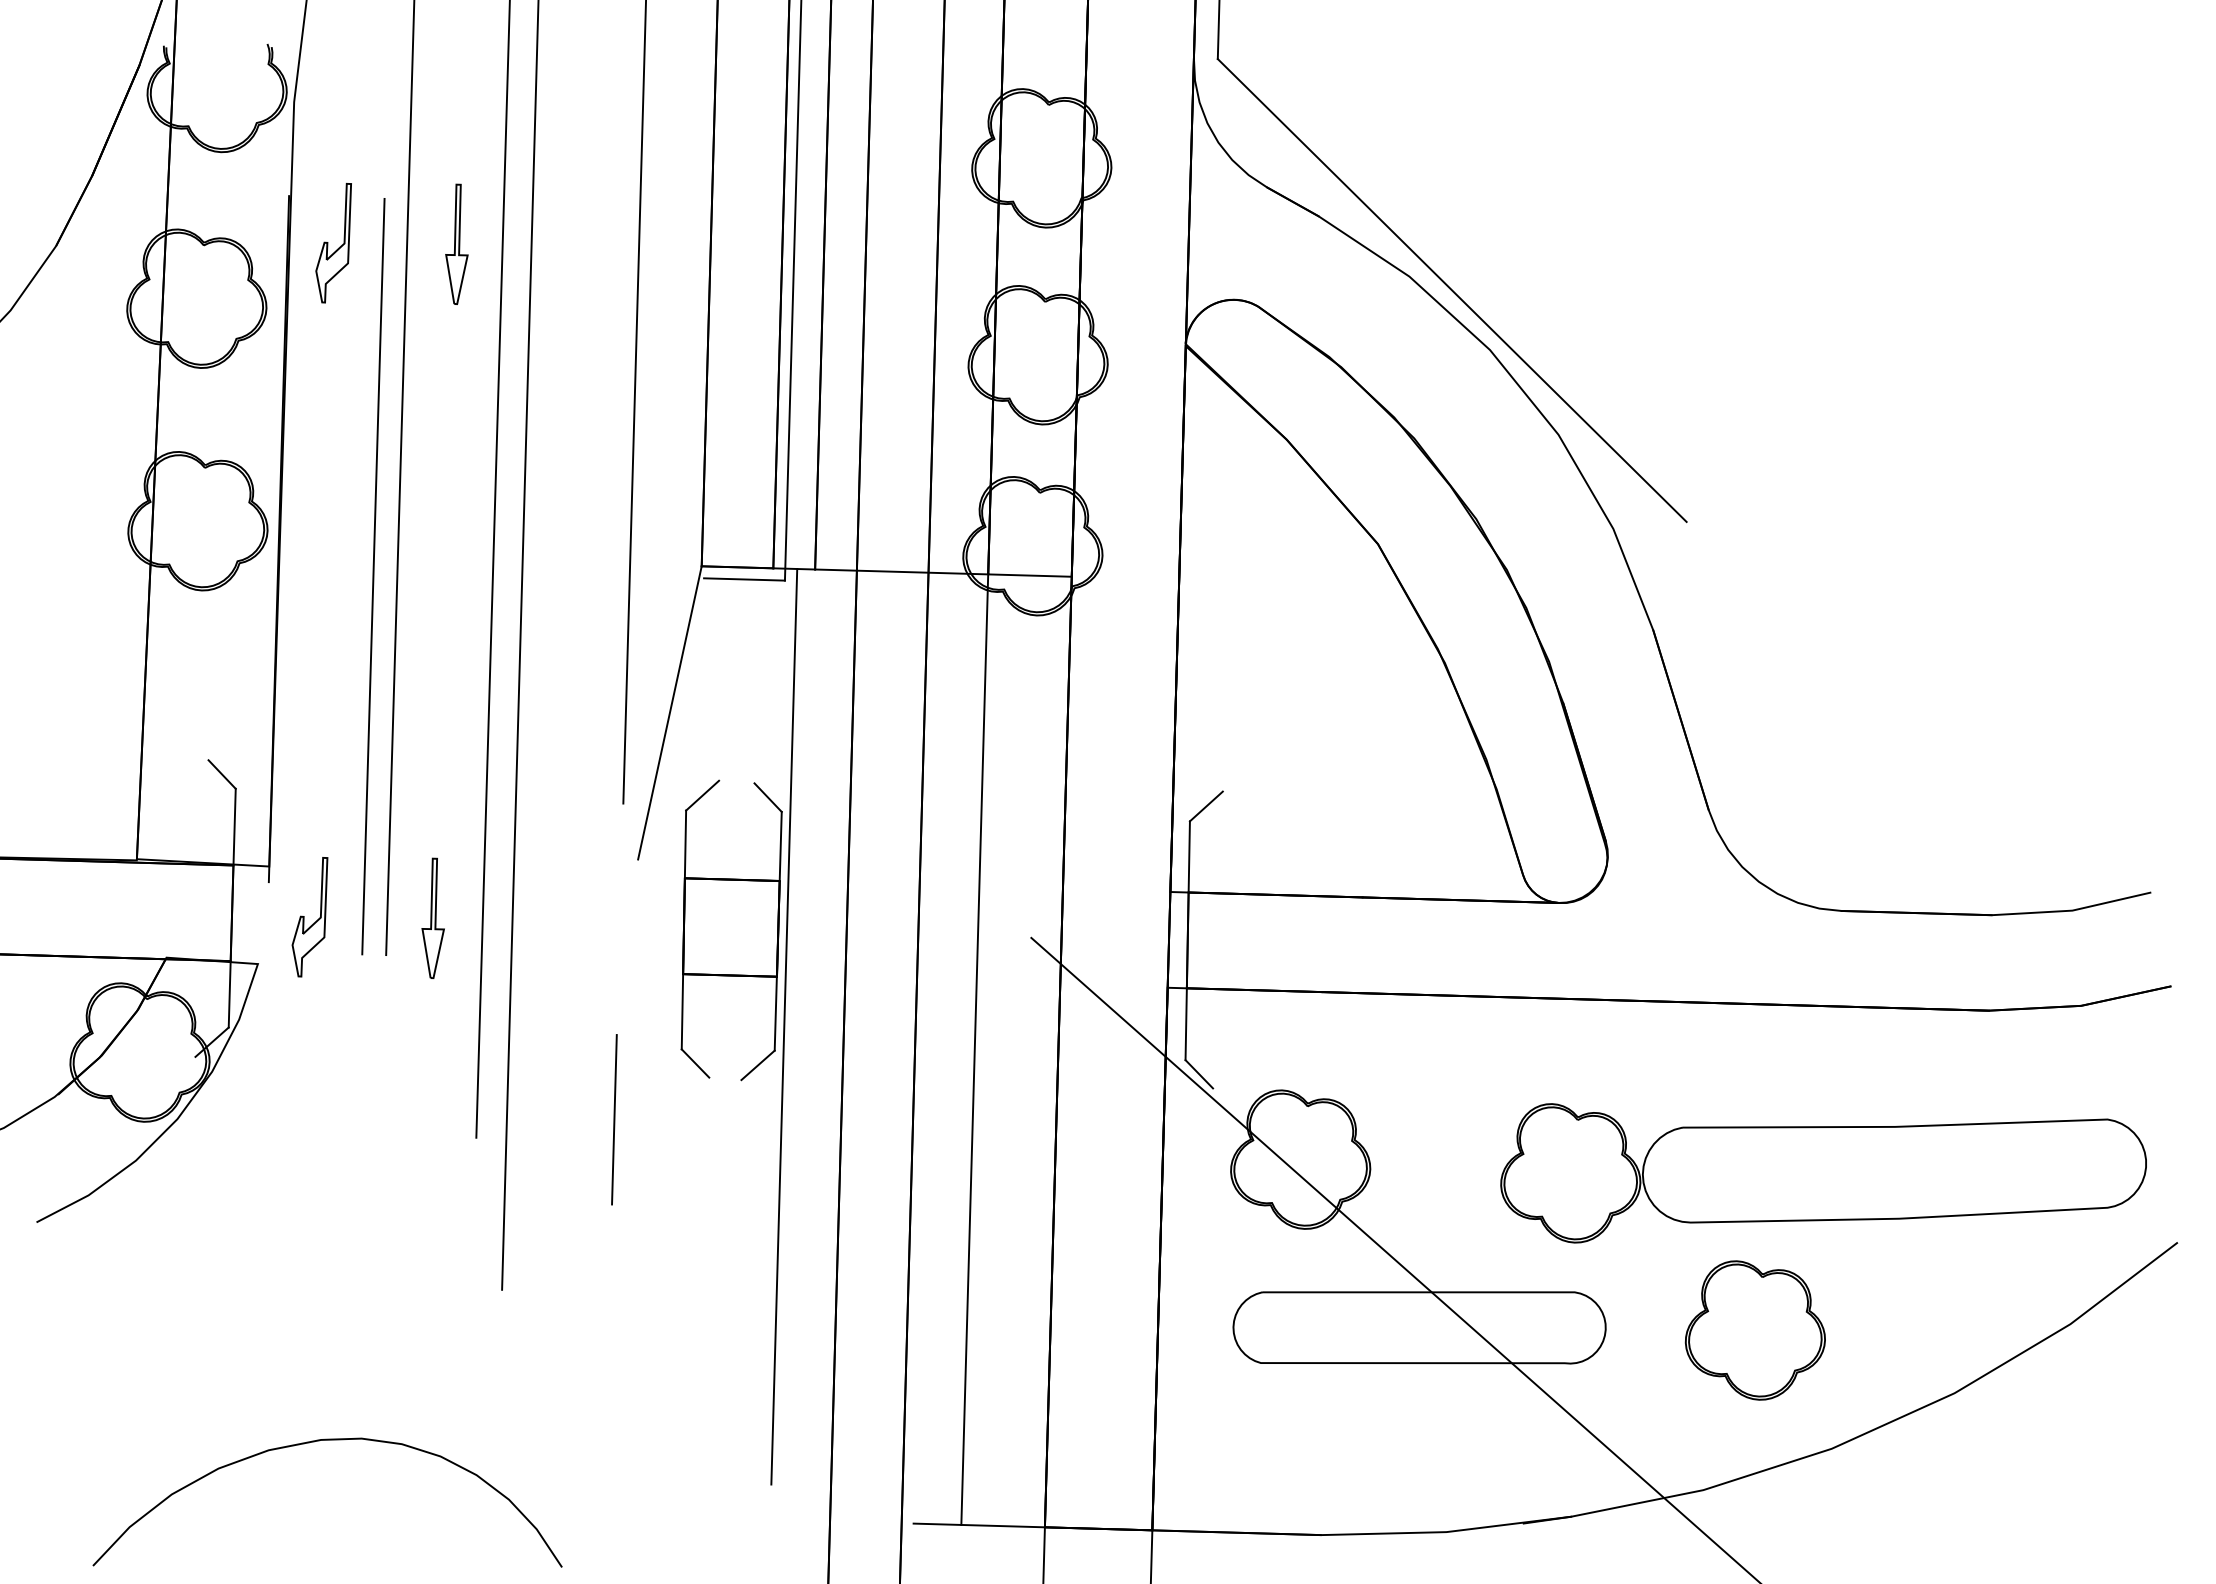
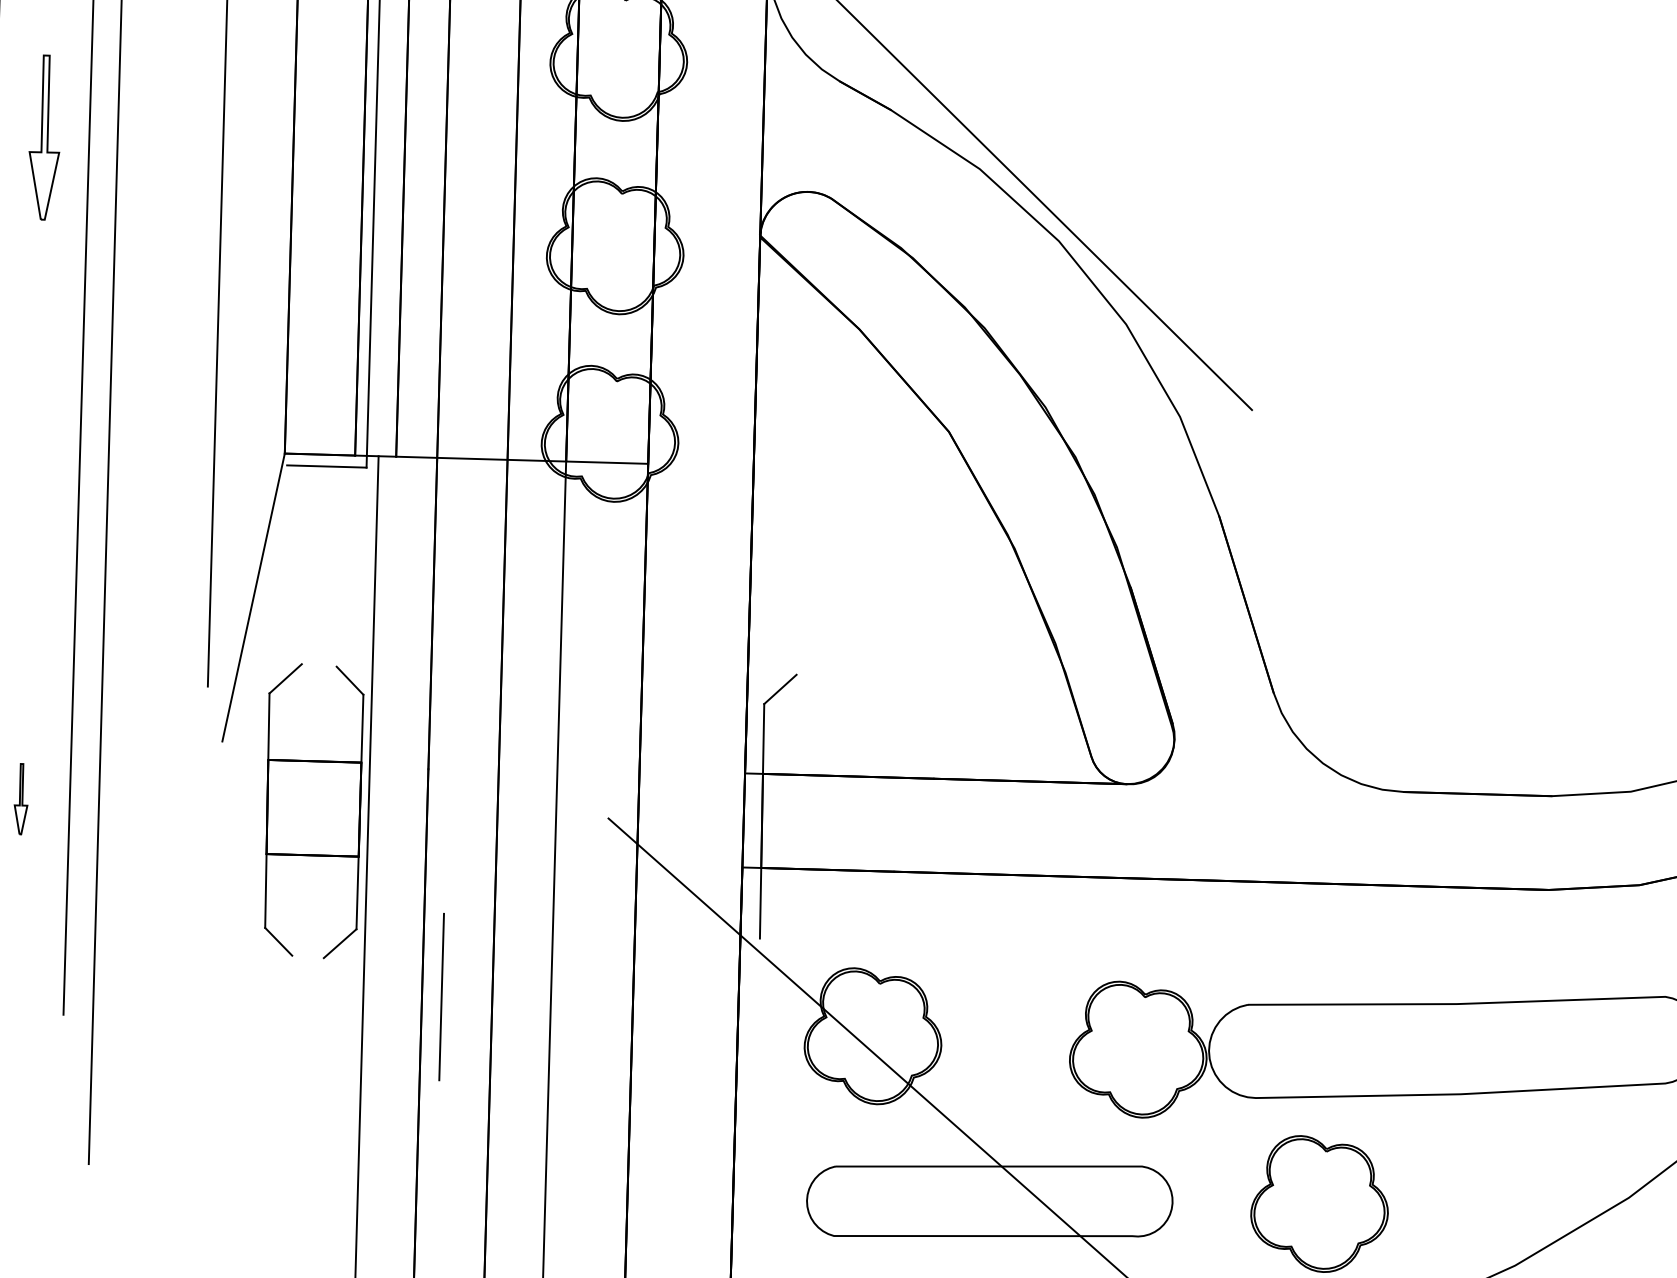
part: (456, 243) -> (44, 136), size x1.4
part: (432, 917) -> (20, 798), size x0.6
line: (1199, 1074) -> (773, 952), removed
line: (614, 1119) -> (441, 996), moved

